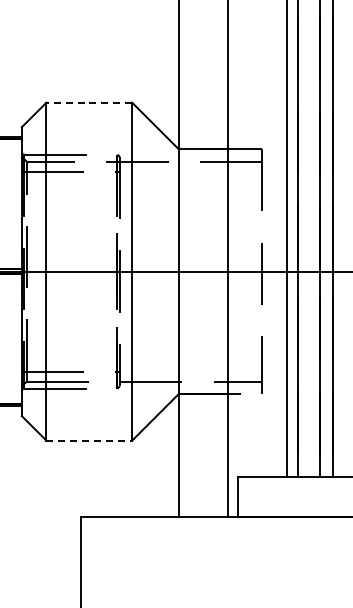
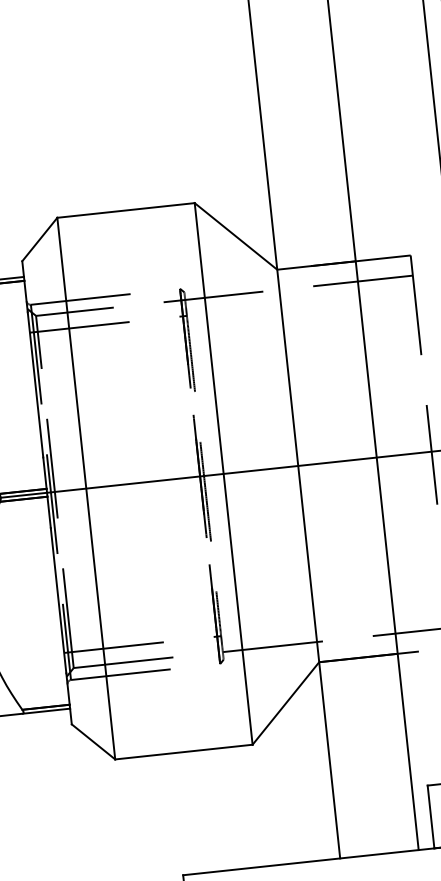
line: (89, 102) -> (126, 210), dashed -> solid
line: (89, 440) -> (184, 751), dashed -> solid

